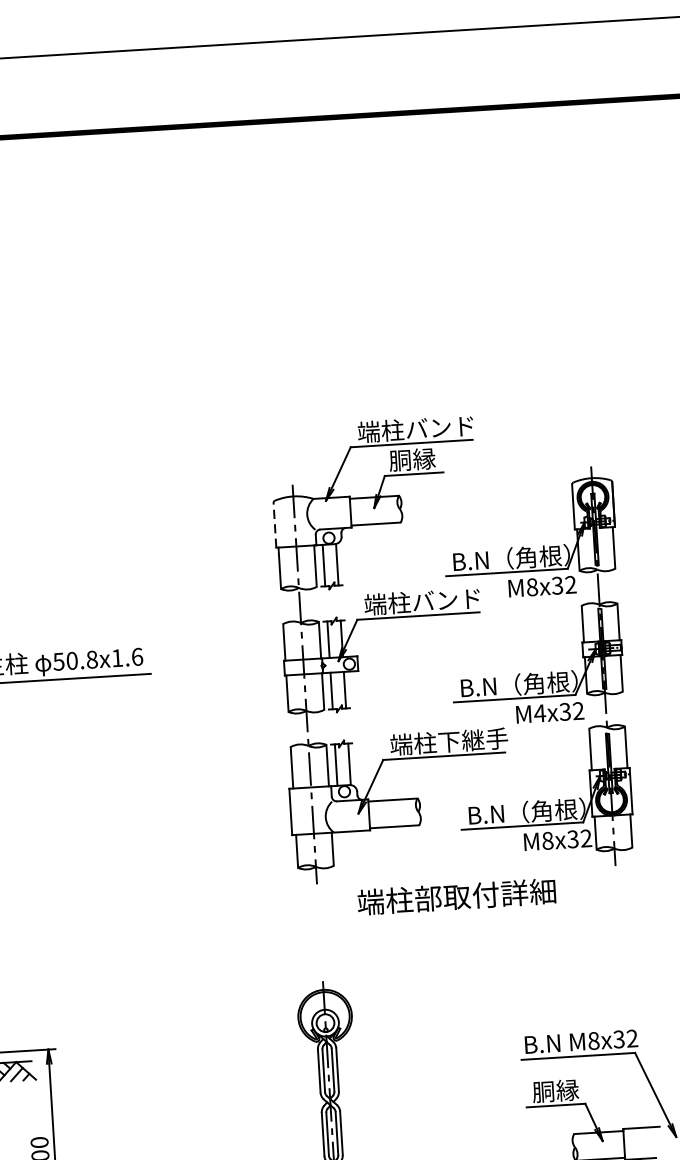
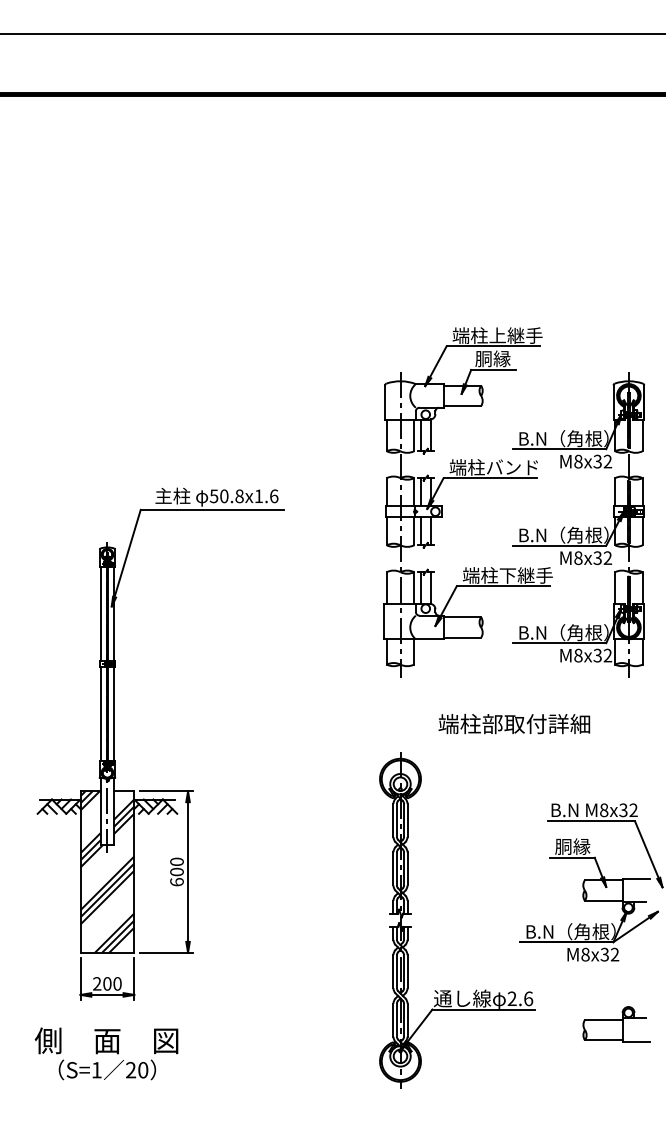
text: (439, 427) -> (515, 335), 端柱バンド -> 端柱上継手
line: (275, 524) -> (385, 401), dashed -> solid
text: (538, 713) -> (577, 558), M4x32 -> M8x32
text: (456, 897) -> (514, 724), moved

